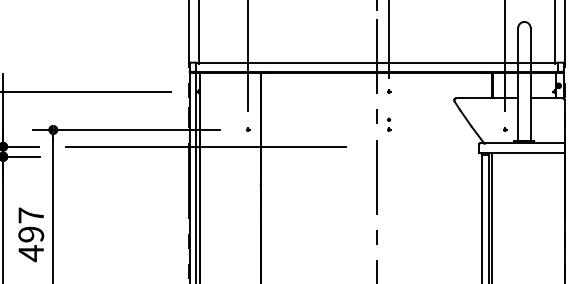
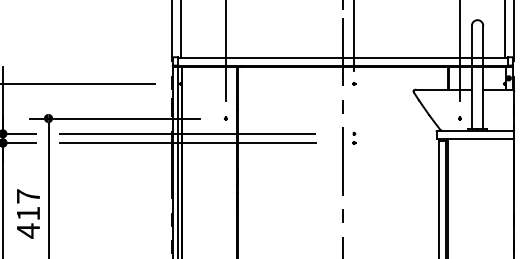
part: (389, 124) -> (354, 138), moved
line: (206, 156) -> (188, 142), added
text: (31, 234) -> (28, 213), 497 -> 417

